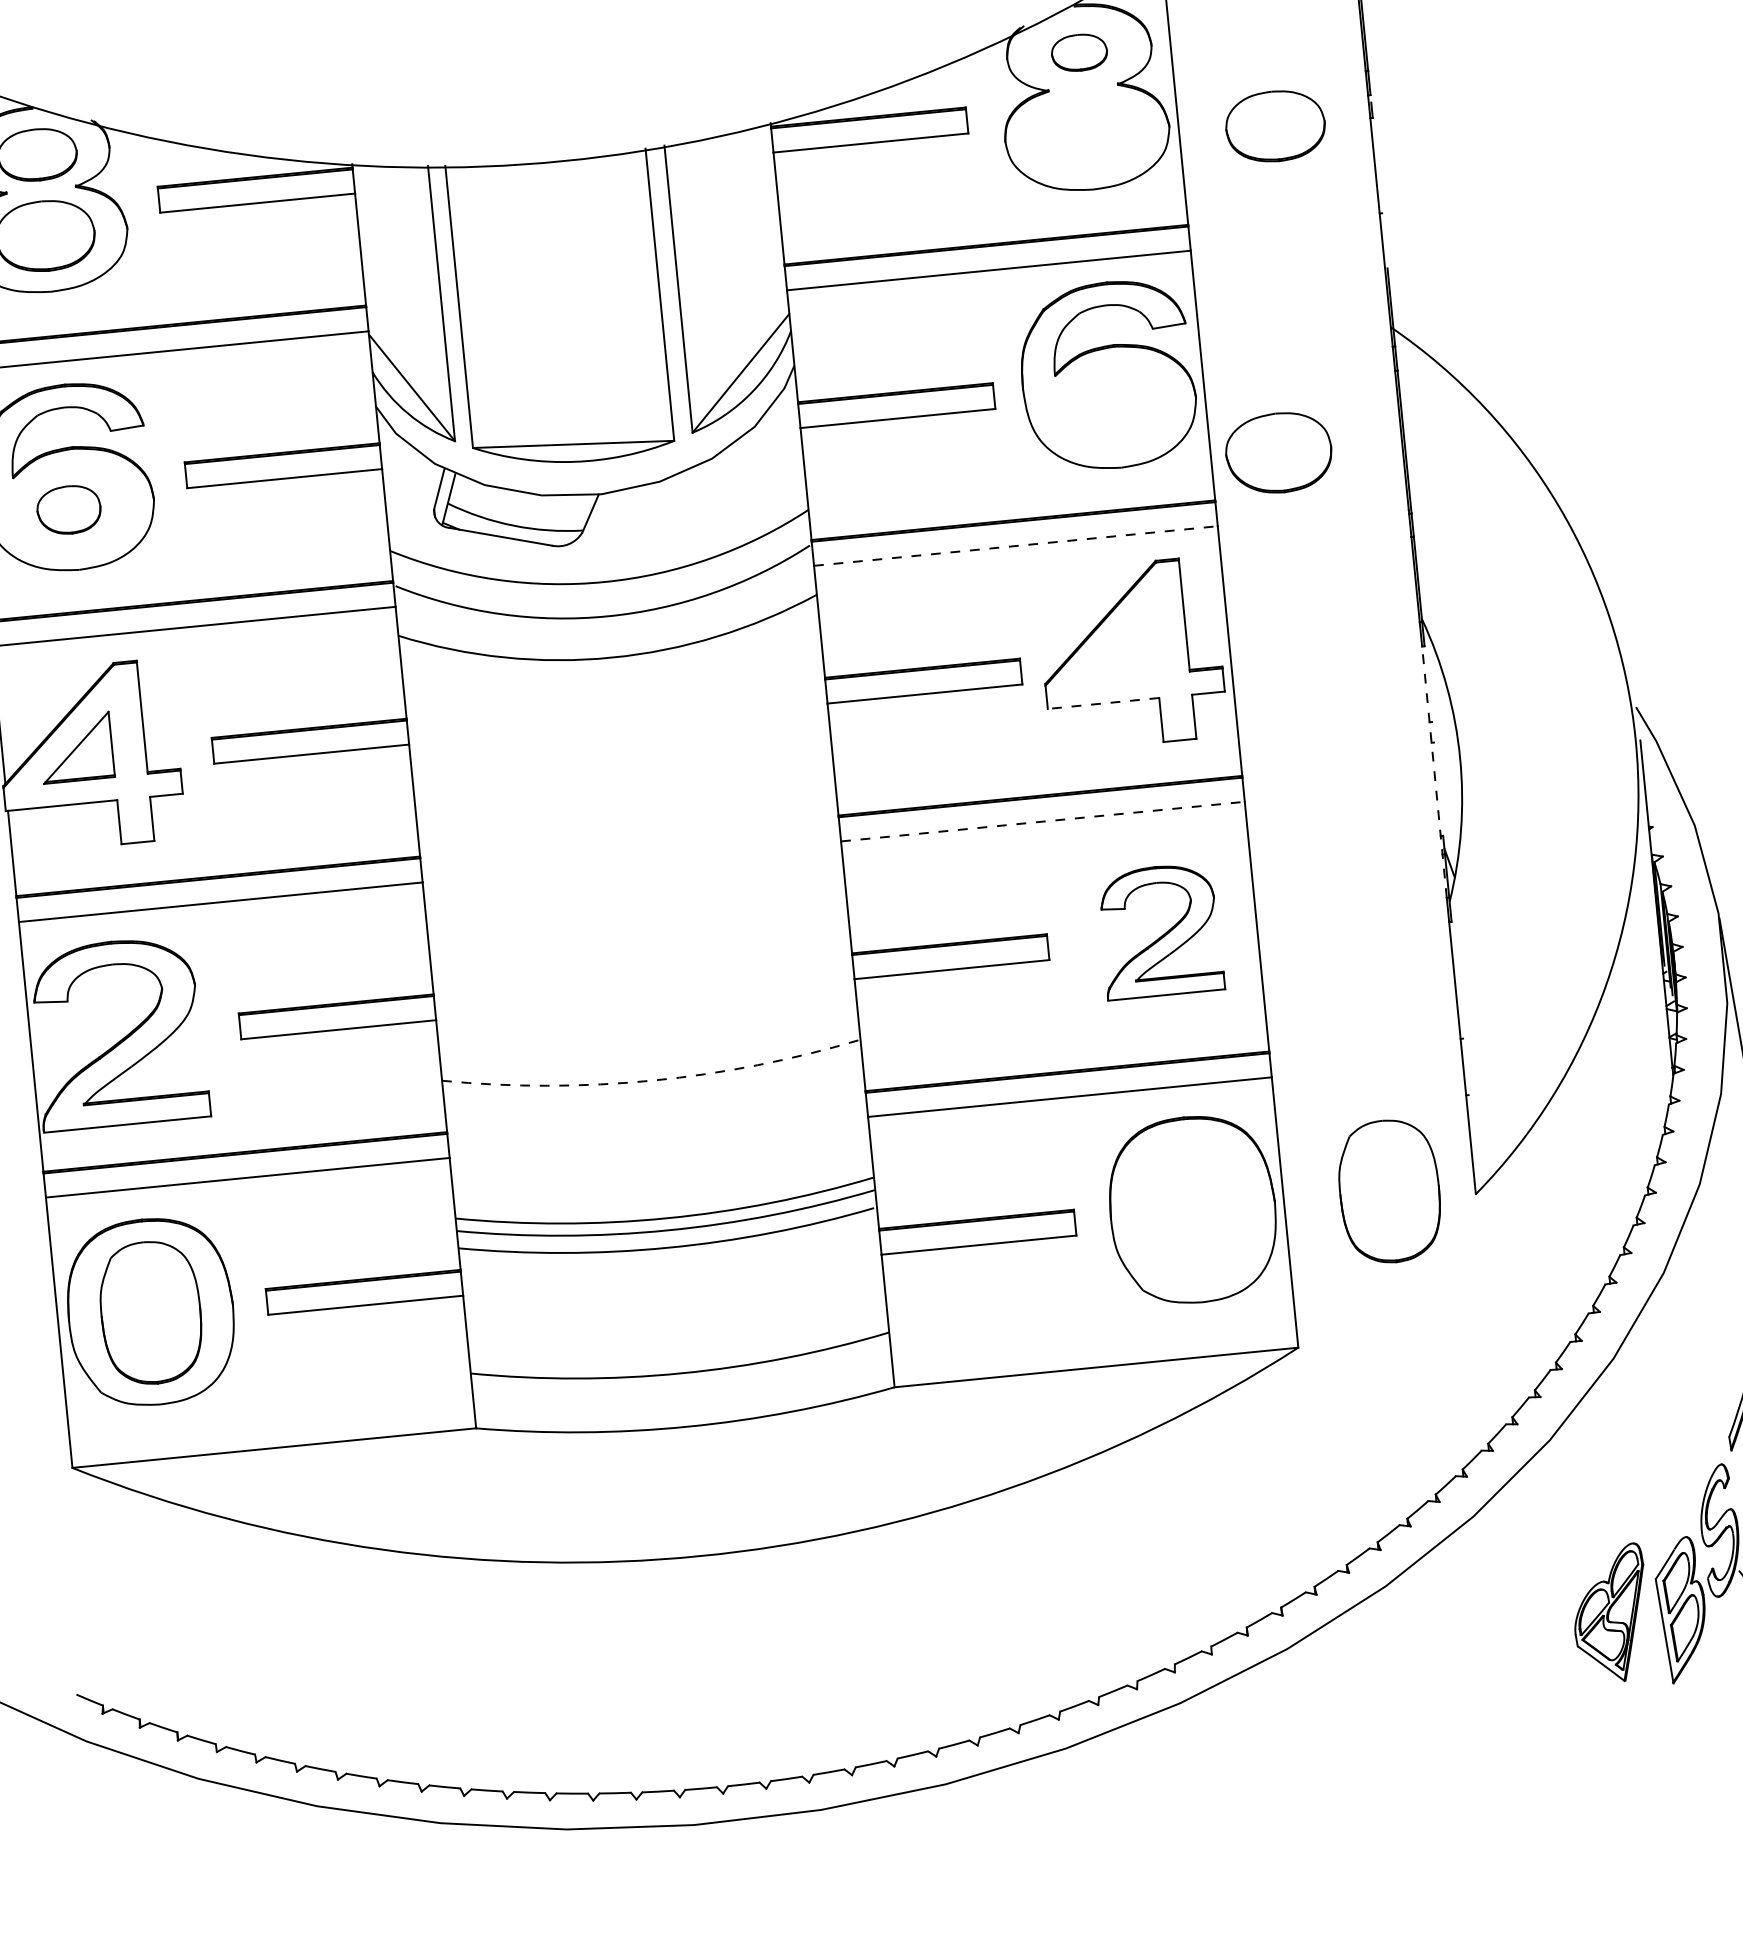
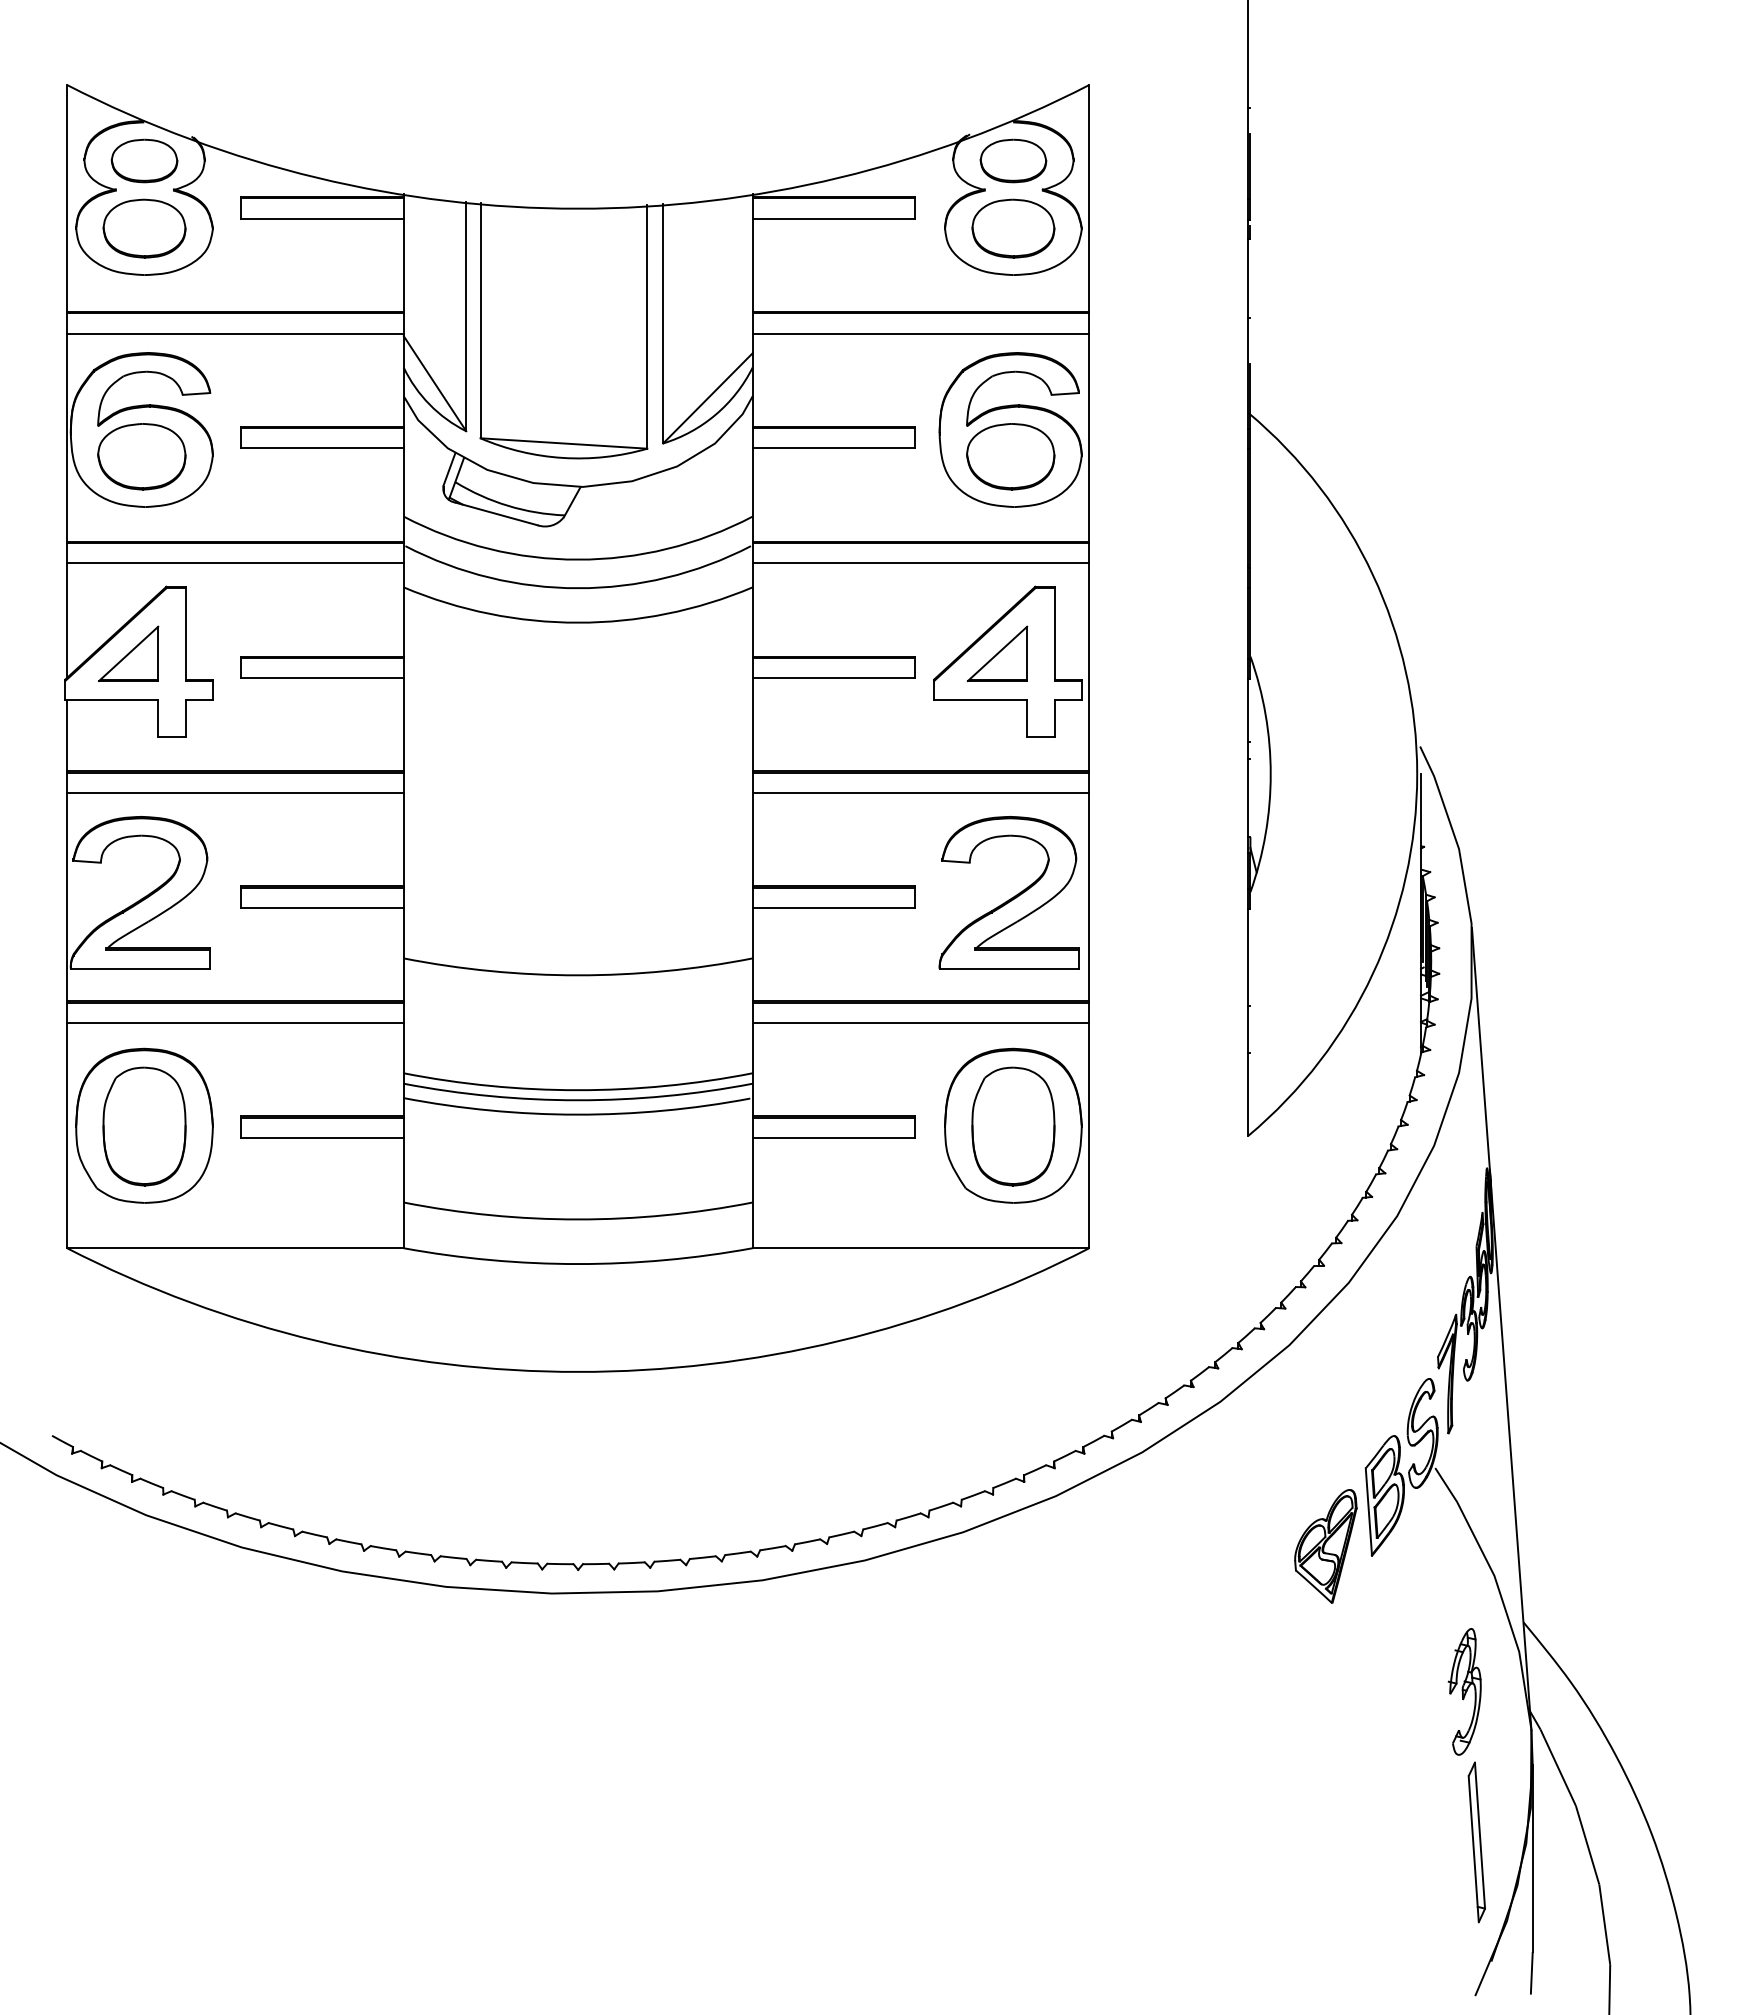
part: (1079, 52) -> (1013, 160), size x1.43
part: (1275, 126) -> (1013, 228), moved
part: (1278, 452) -> (1010, 456), moved
part: (68, 509) -> (141, 456), size x1.67
line: (1016, 546) -> (921, 563), dashed -> solid
part: (1118, 645) -> (997, 653), added
line: (1103, 703) -> (980, 700), dashed -> solid
line: (1434, 771) -> (1248, 783), dashed -> solid
line: (1043, 822) -> (921, 793), dashed -> solid
part: (1159, 930) -> (1008, 892), size x1.43
arc: (653, 1080) -> (578, 975), dashed -> solid
part: (1389, 1191) -> (1013, 1126), moved
part: (1610, 1614) -> (1325, 1546), moved

